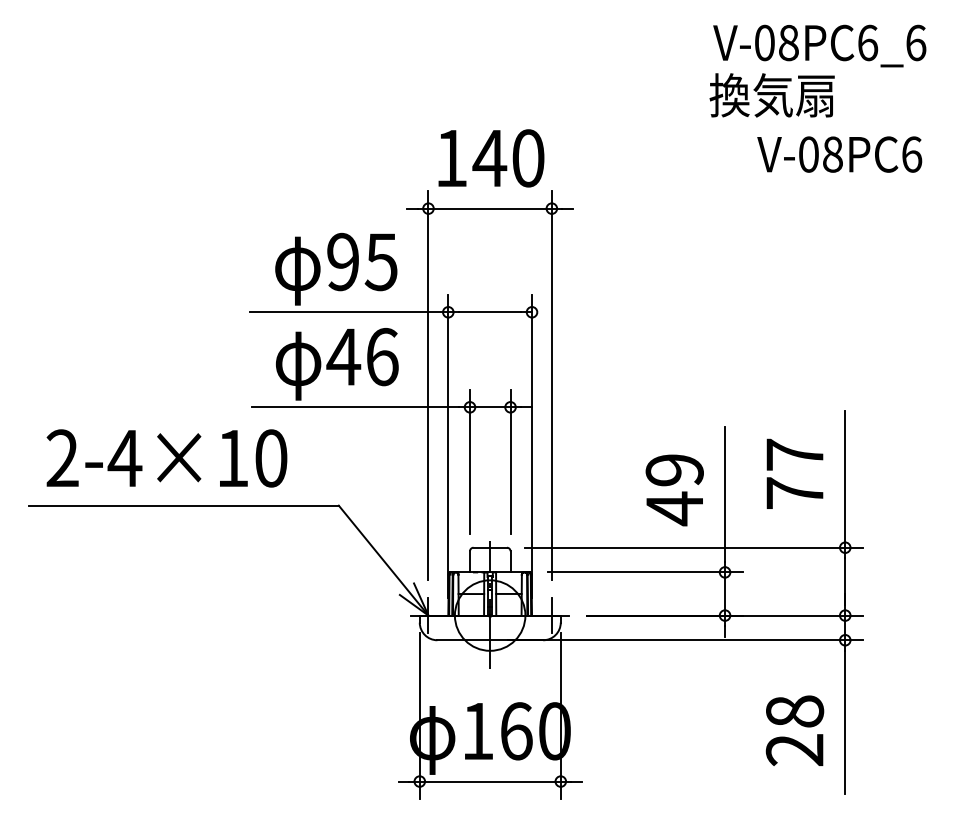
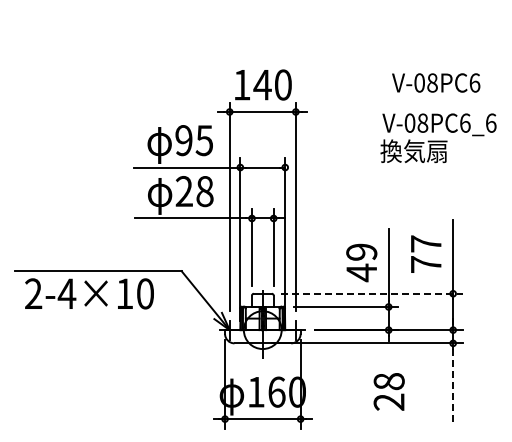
text: (817, 69) -> (438, 137), moved
text: (840, 153) -> (436, 82), moved
text: (362, 356) -> (194, 191), 46 -> 28
text: (166, 457) -> (89, 293), moved
line: (692, 547) -> (371, 293), solid -> dashed
line: (845, 722) -> (453, 387), solid -> dashed
text: (793, 730) -> (388, 391), moved

